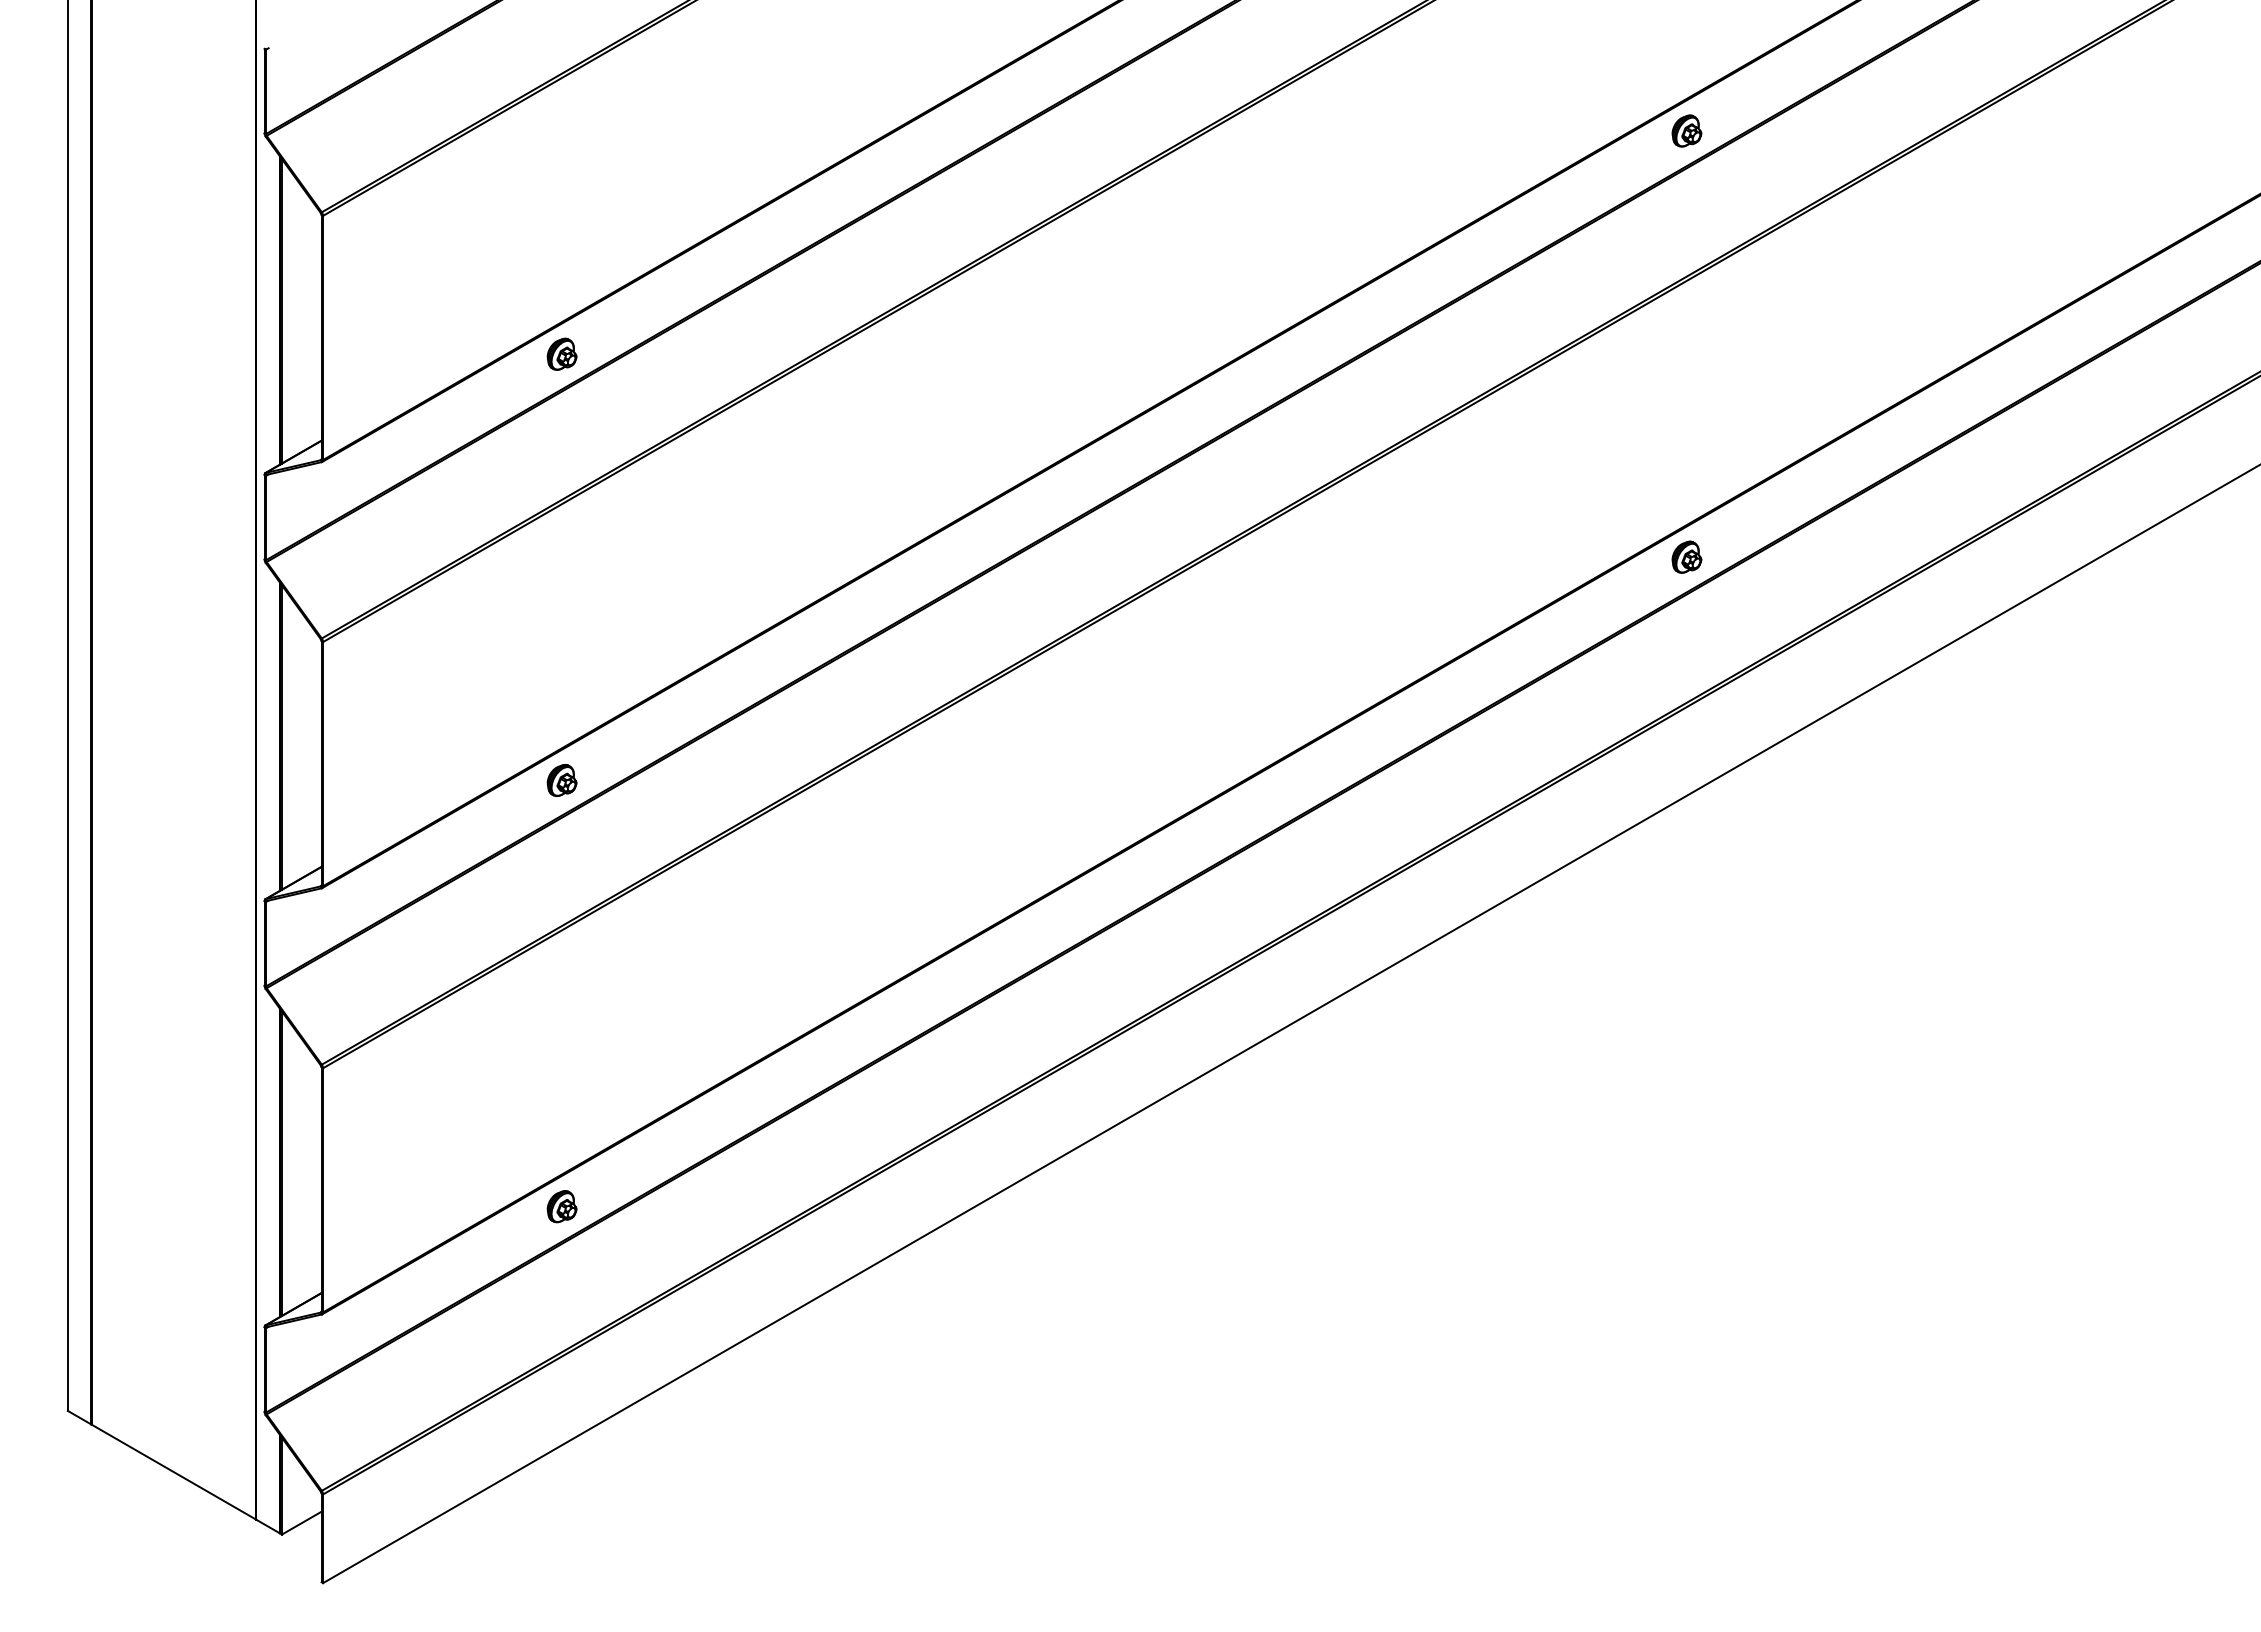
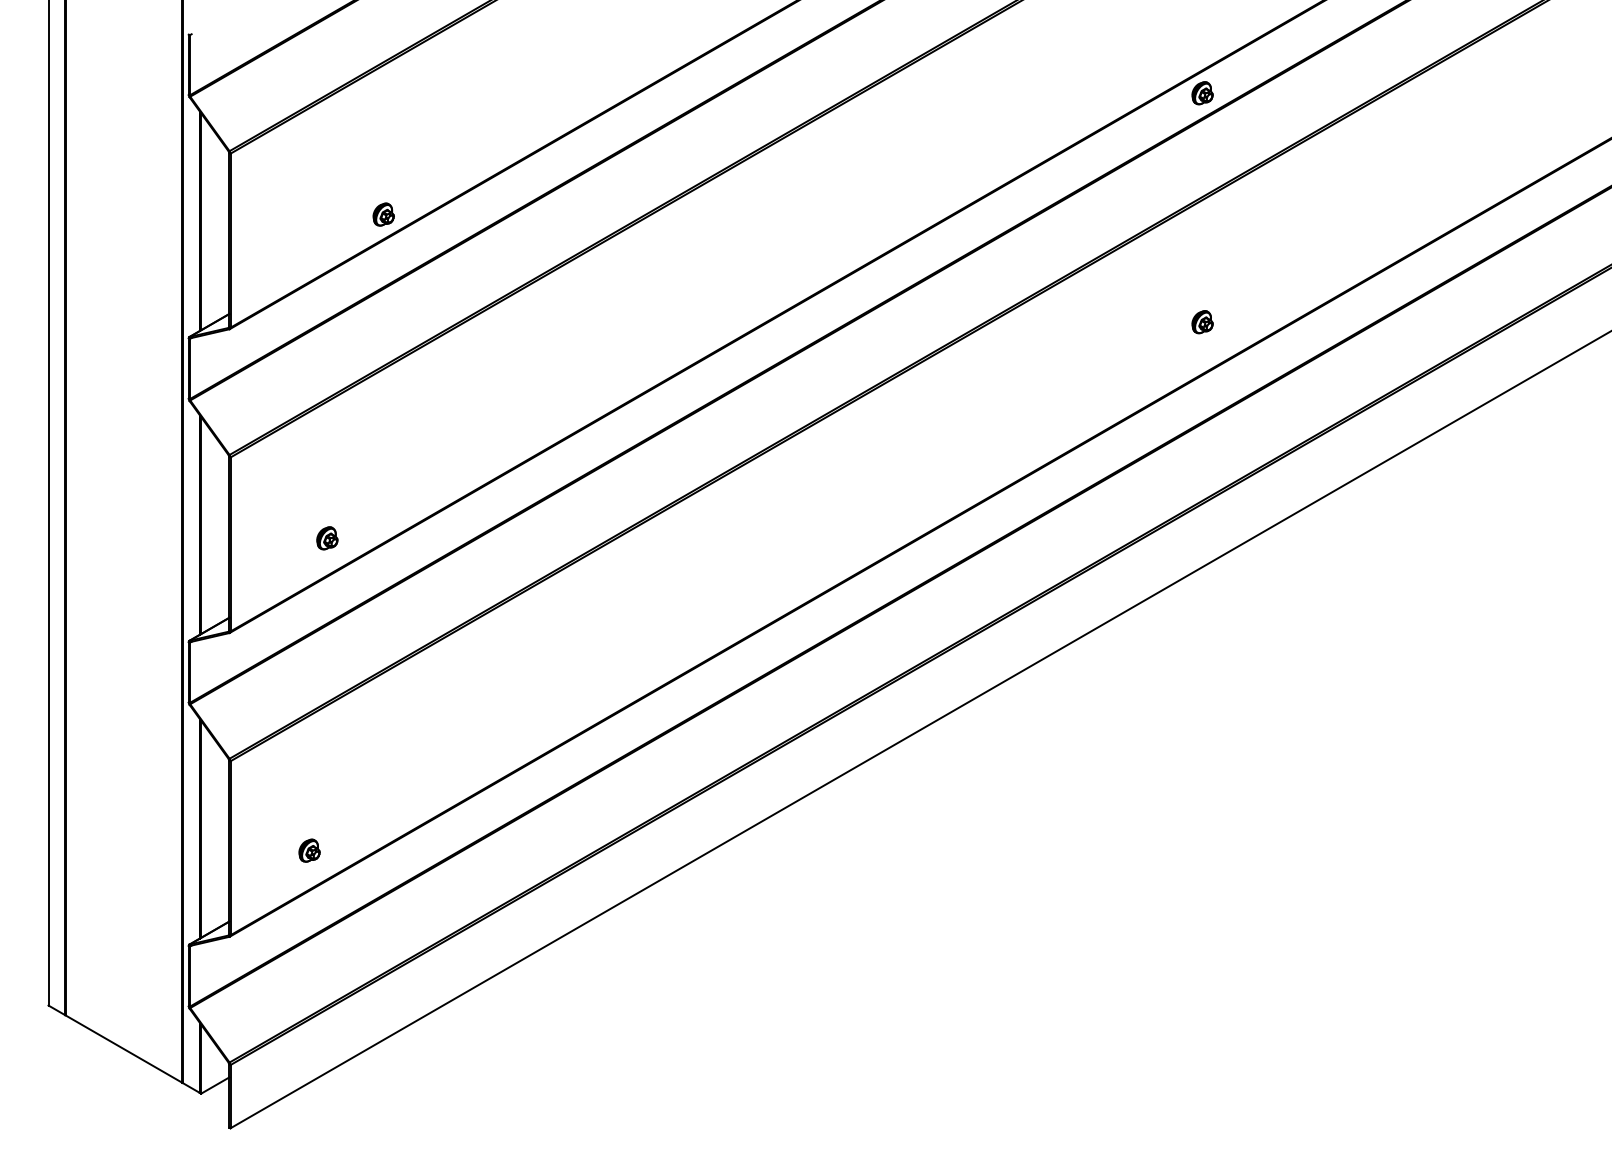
part: (561, 353) -> (383, 214), moved
part: (1686, 556) -> (1202, 321), moved
part: (561, 780) -> (326, 538), moved
part: (561, 1206) -> (309, 850), moved

